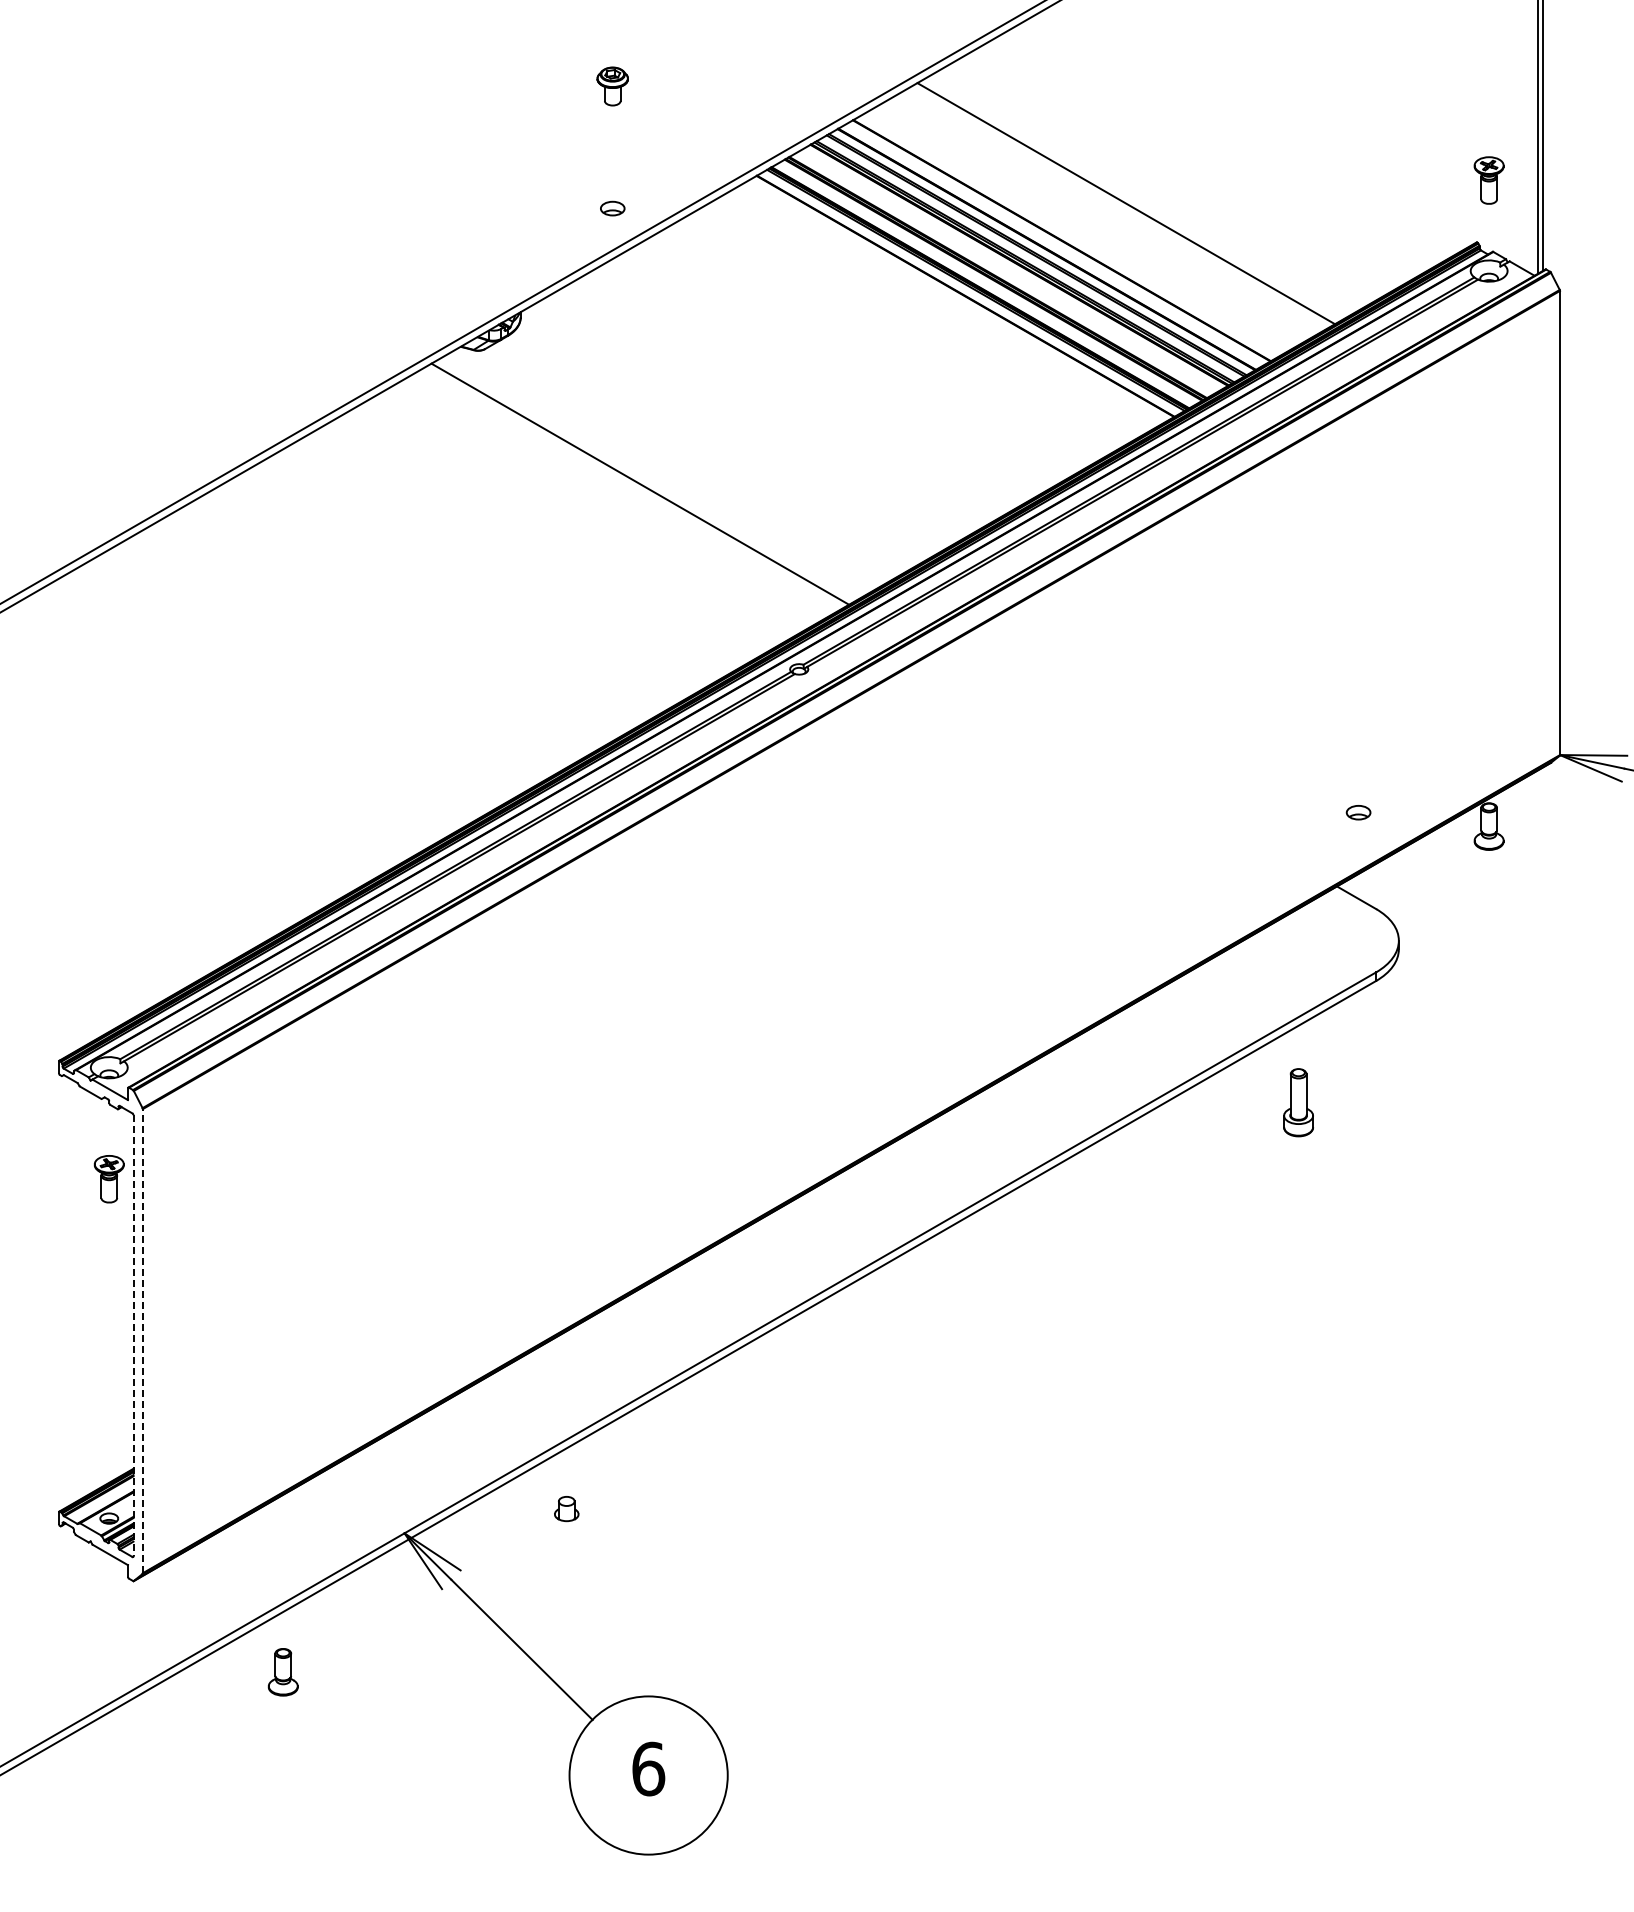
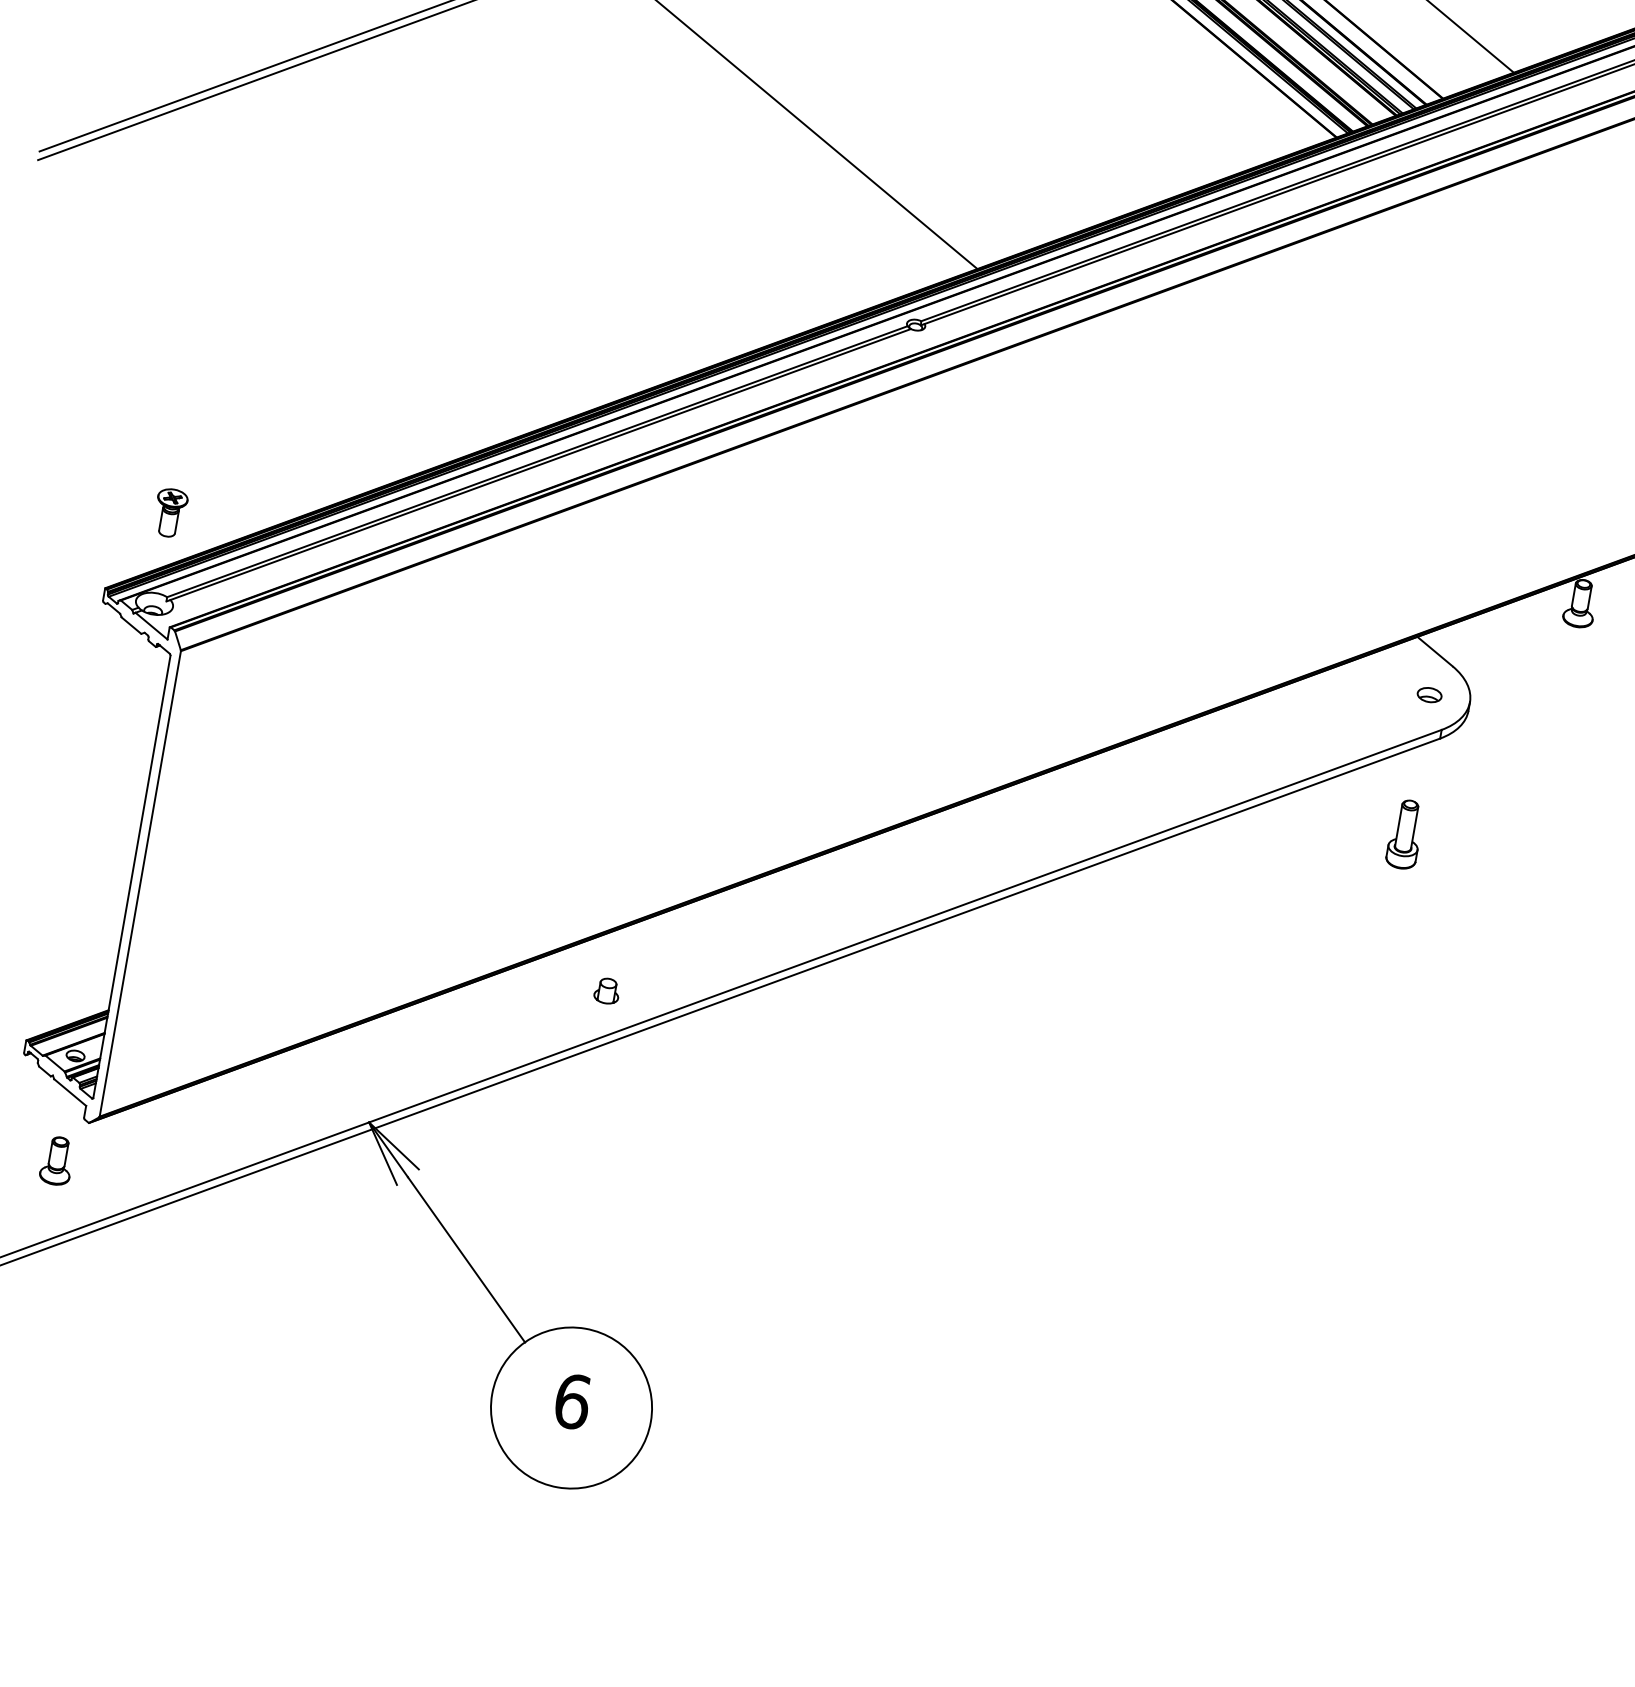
part: (1358, 812) -> (1429, 694), moved
part: (1298, 1102) -> (1405, 834), moved
part: (108, 1179) -> (169, 513), moved
line: (133, 1336) -> (131, 877), dashed -> solid
line: (142, 1340) -> (140, 883), dashed -> solid
part: (566, 1509) -> (606, 991), moved
part: (282, 1672) -> (56, 1161), moved

